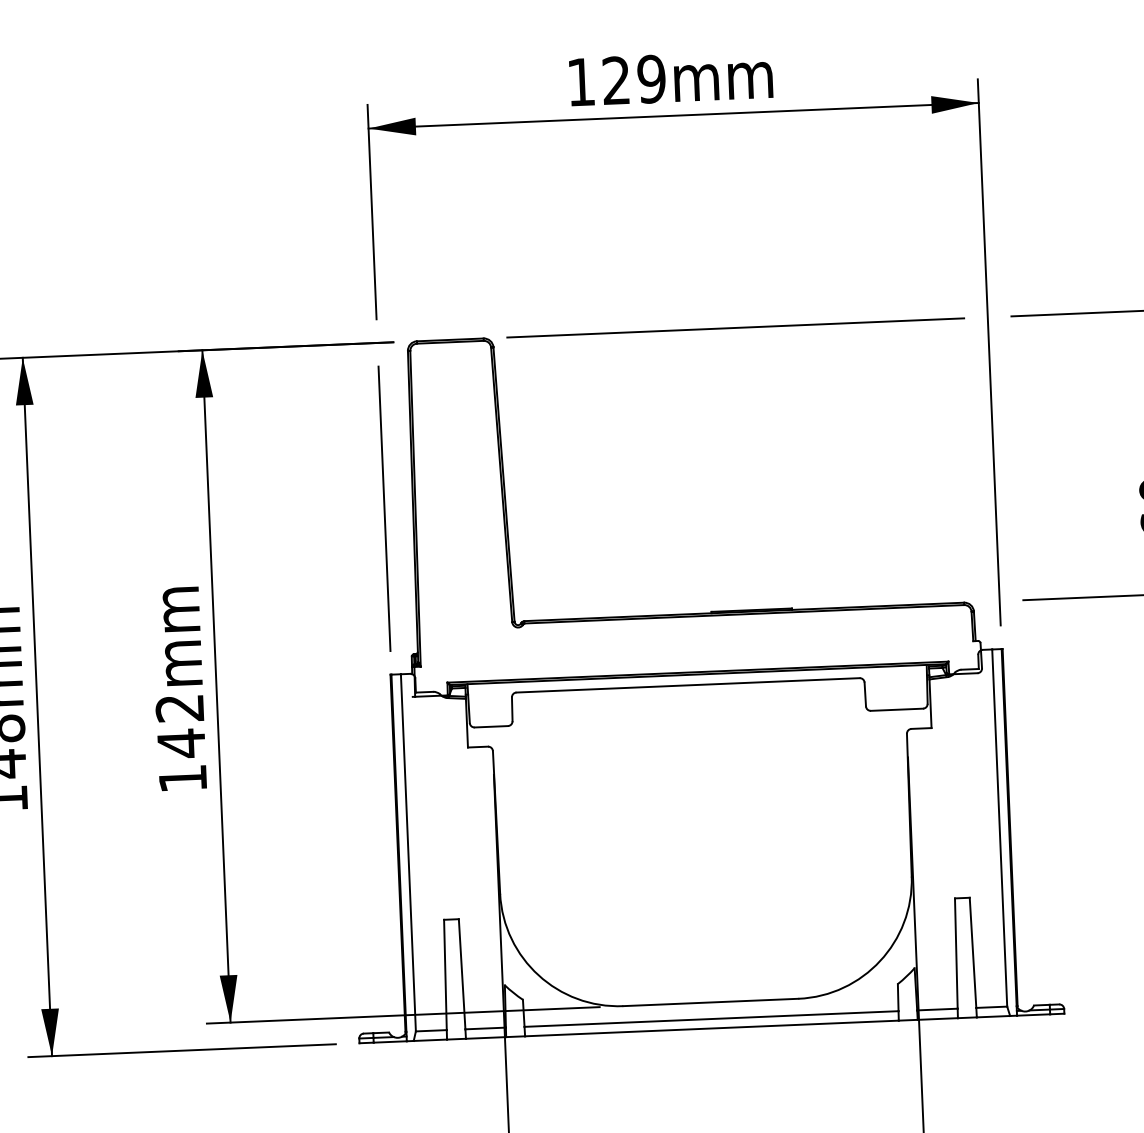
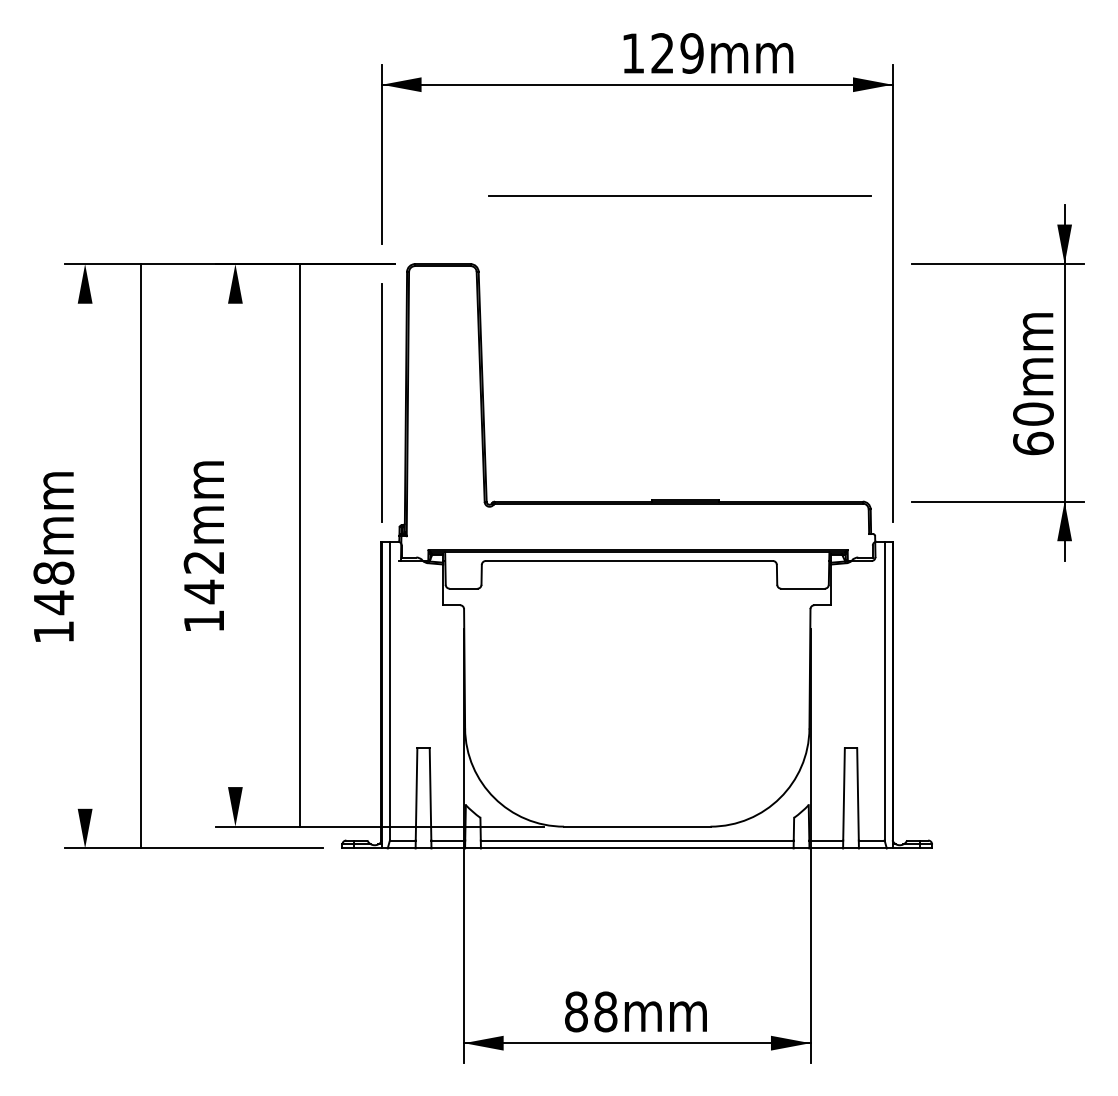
text: (671, 78) -> (708, 53), moved
line: (735, 327) -> (679, 195), moved
line: (216, 686) -> (300, 545), moved
line: (37, 707) -> (141, 556), moved

